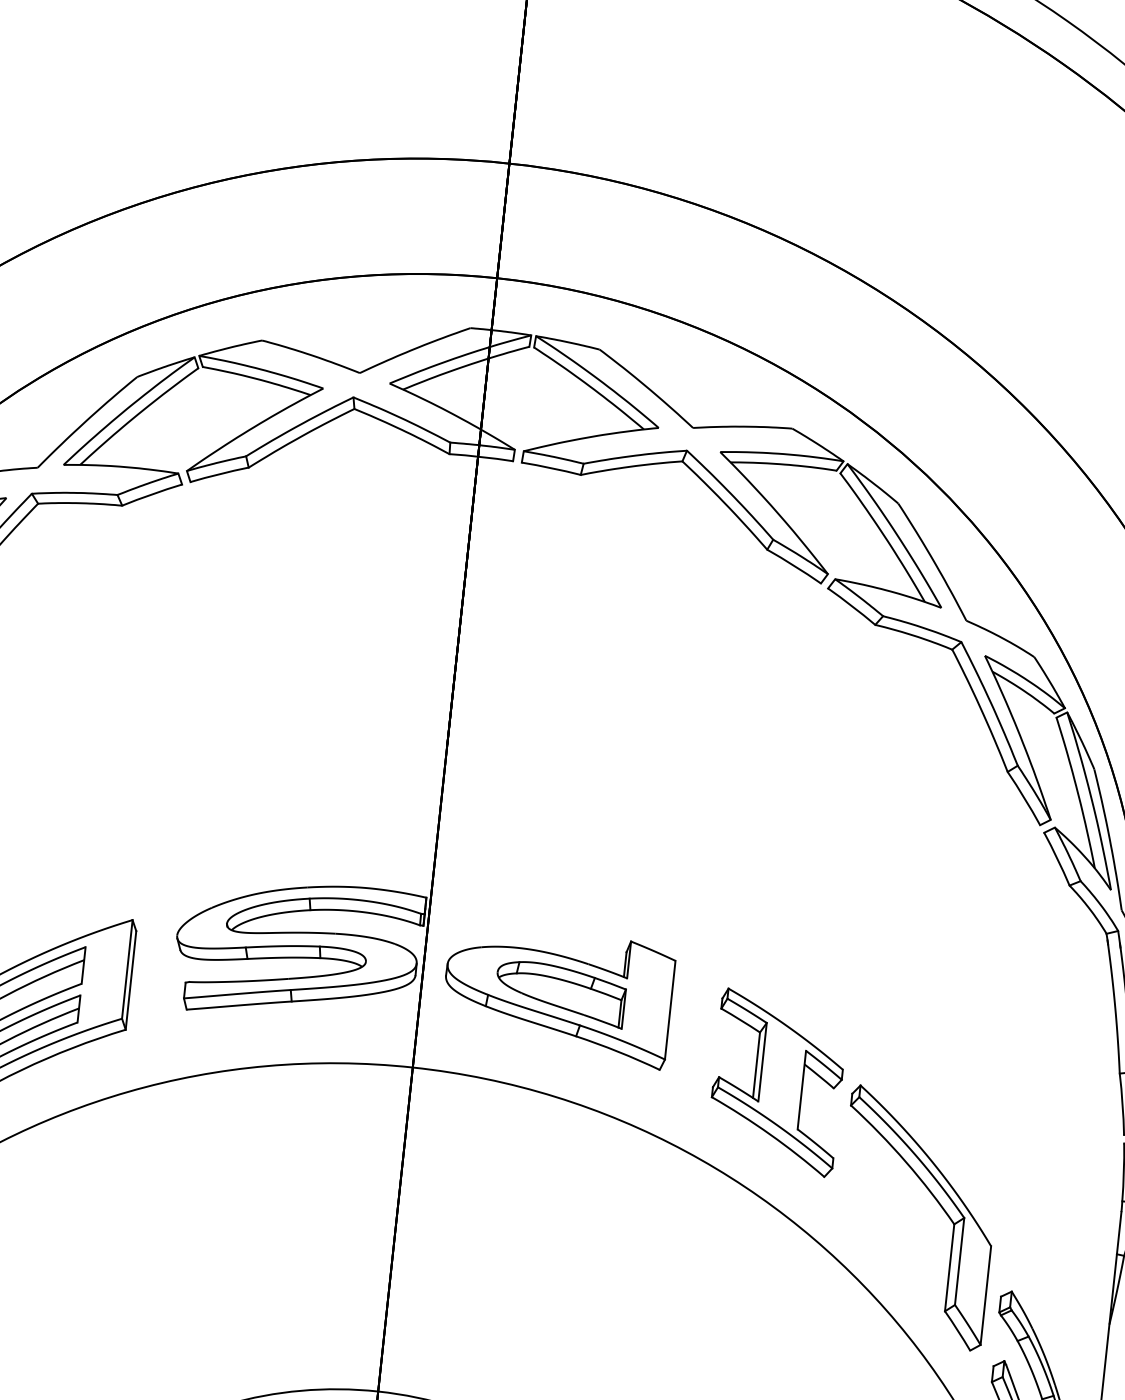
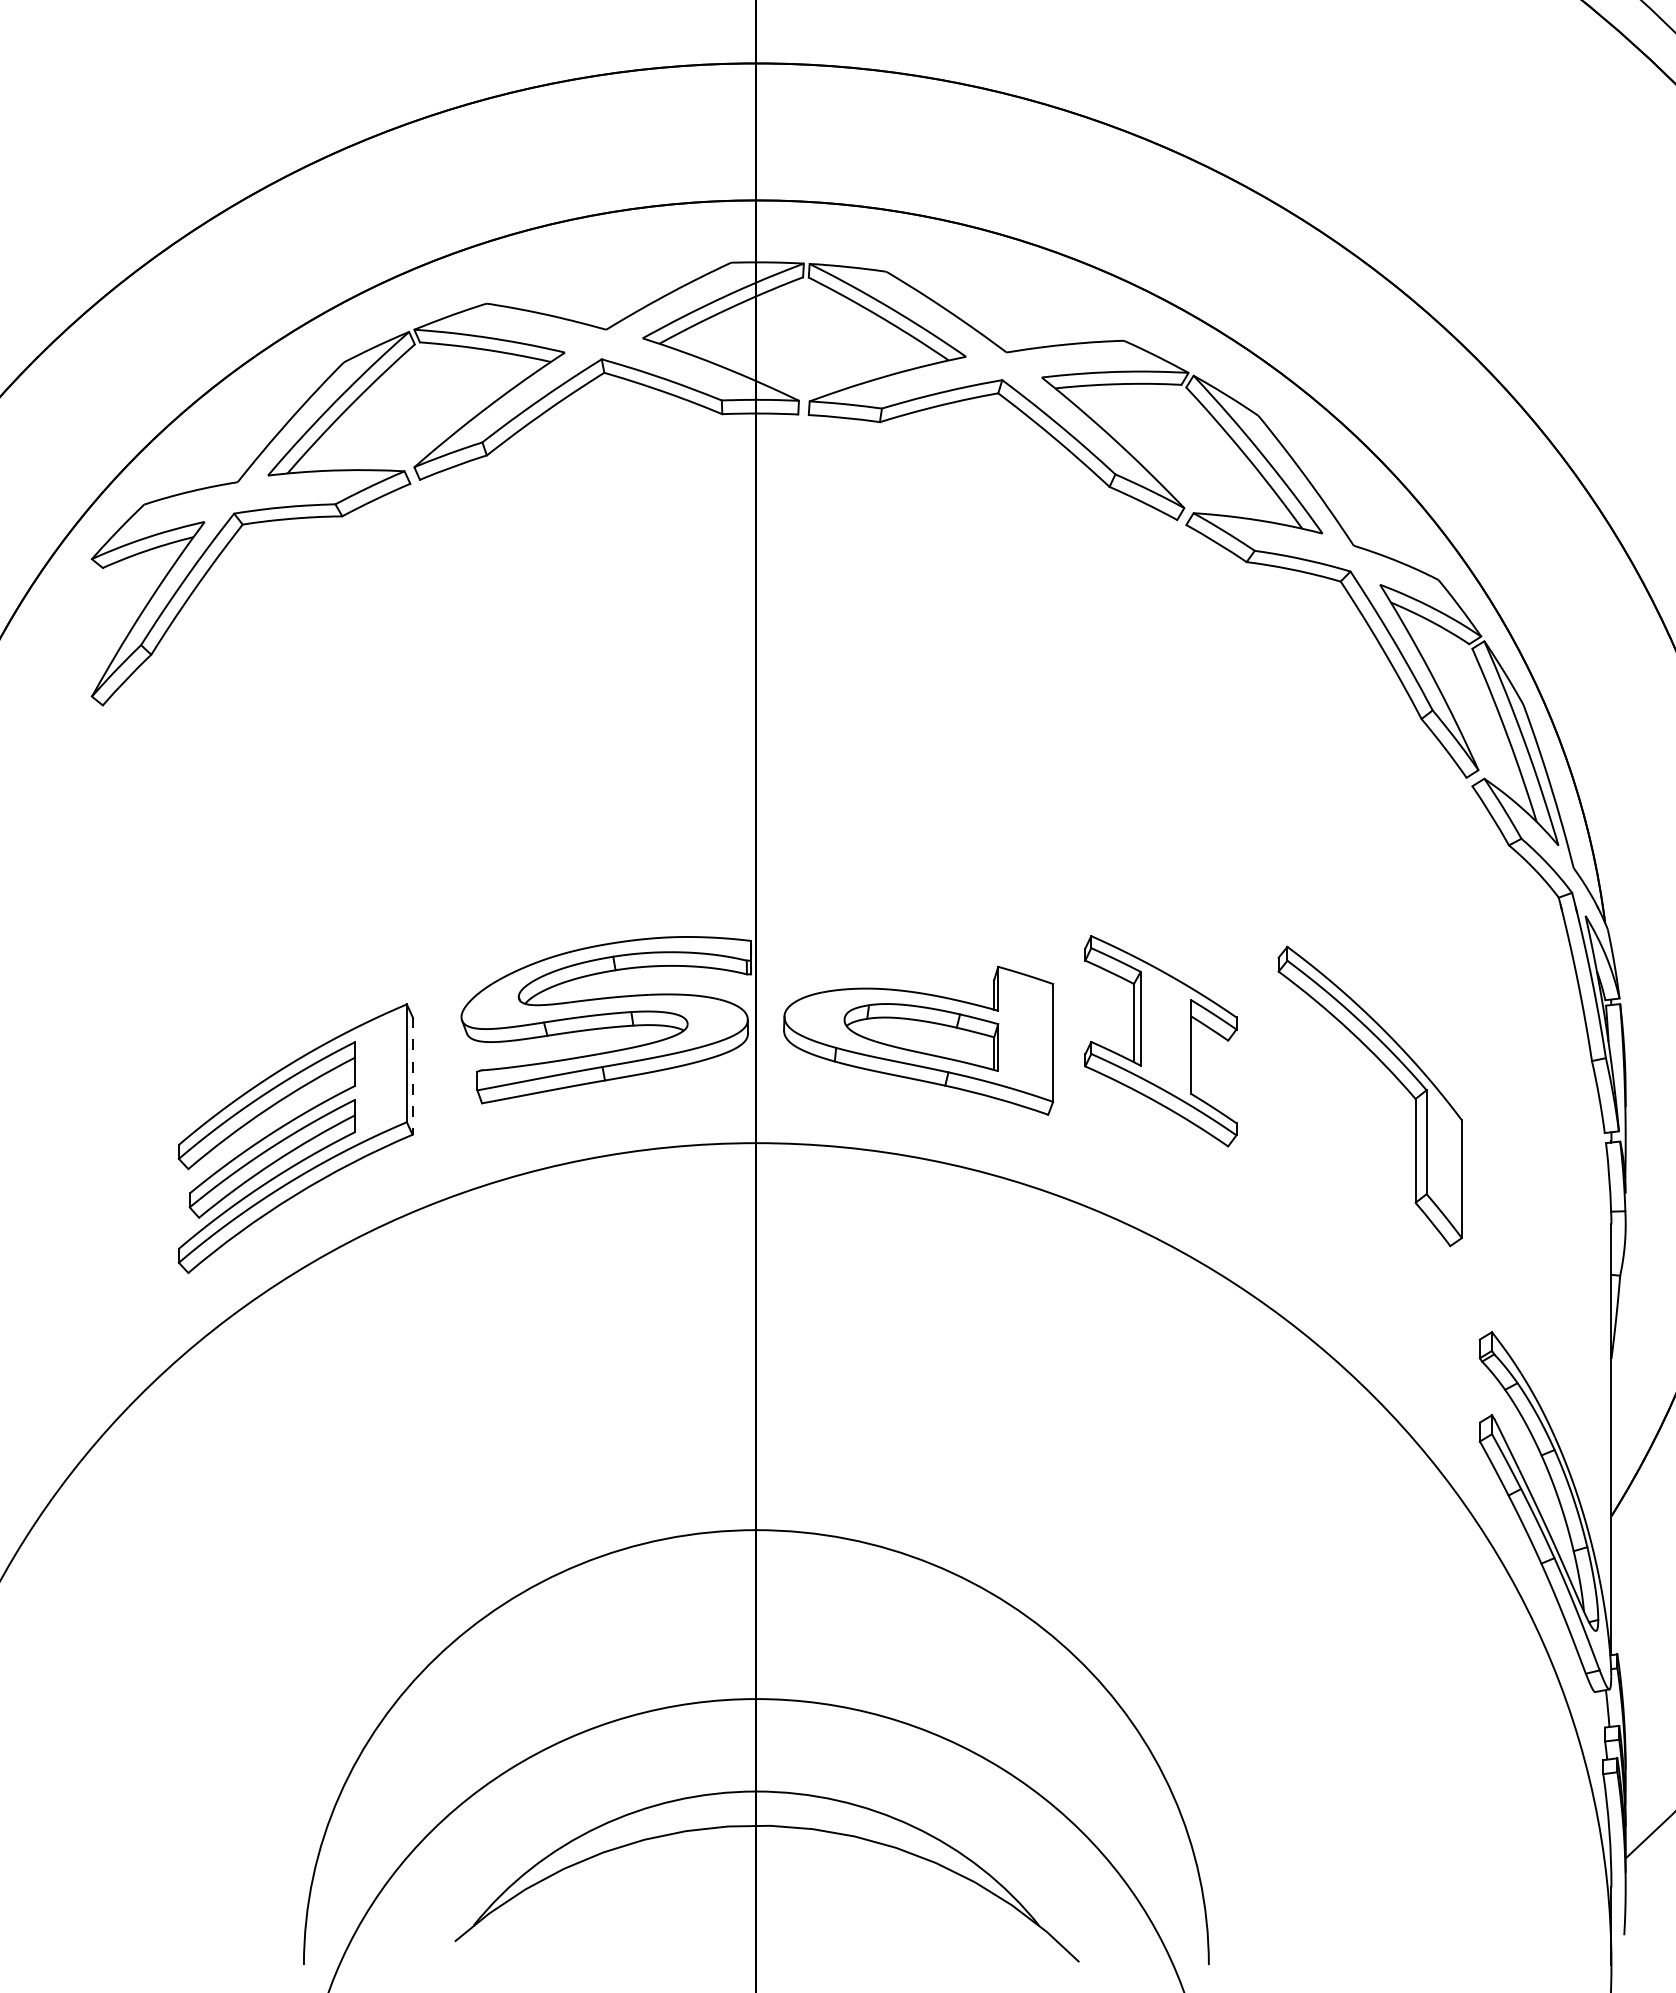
line: (130, 980) -> (412, 1075), solid -> dashed
part: (777, 1083) -> (1160, 1041), moved
part: (936, 1200) -> (1391, 1073), moved

